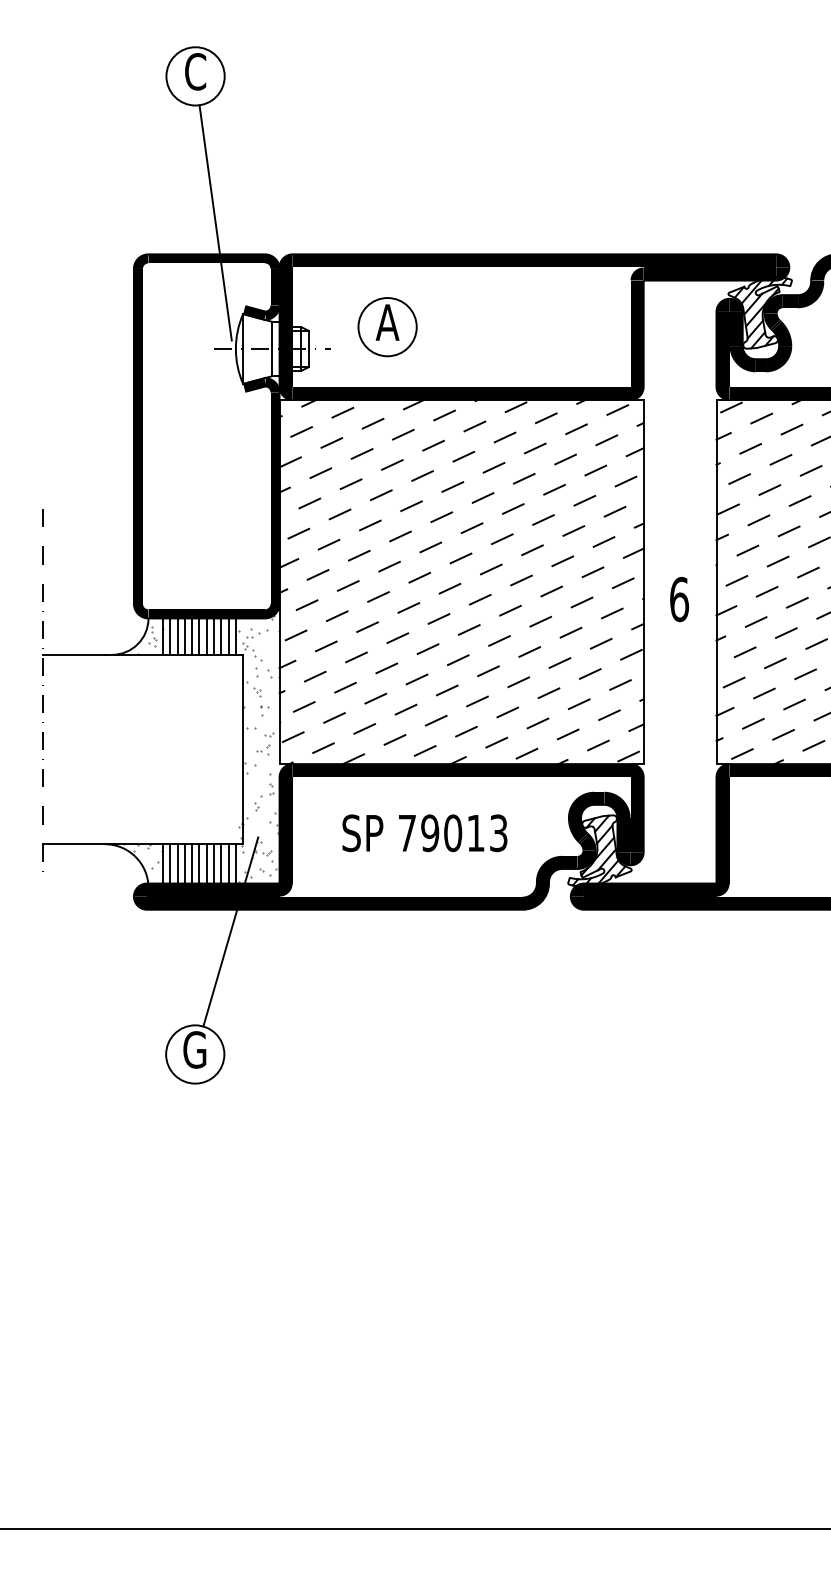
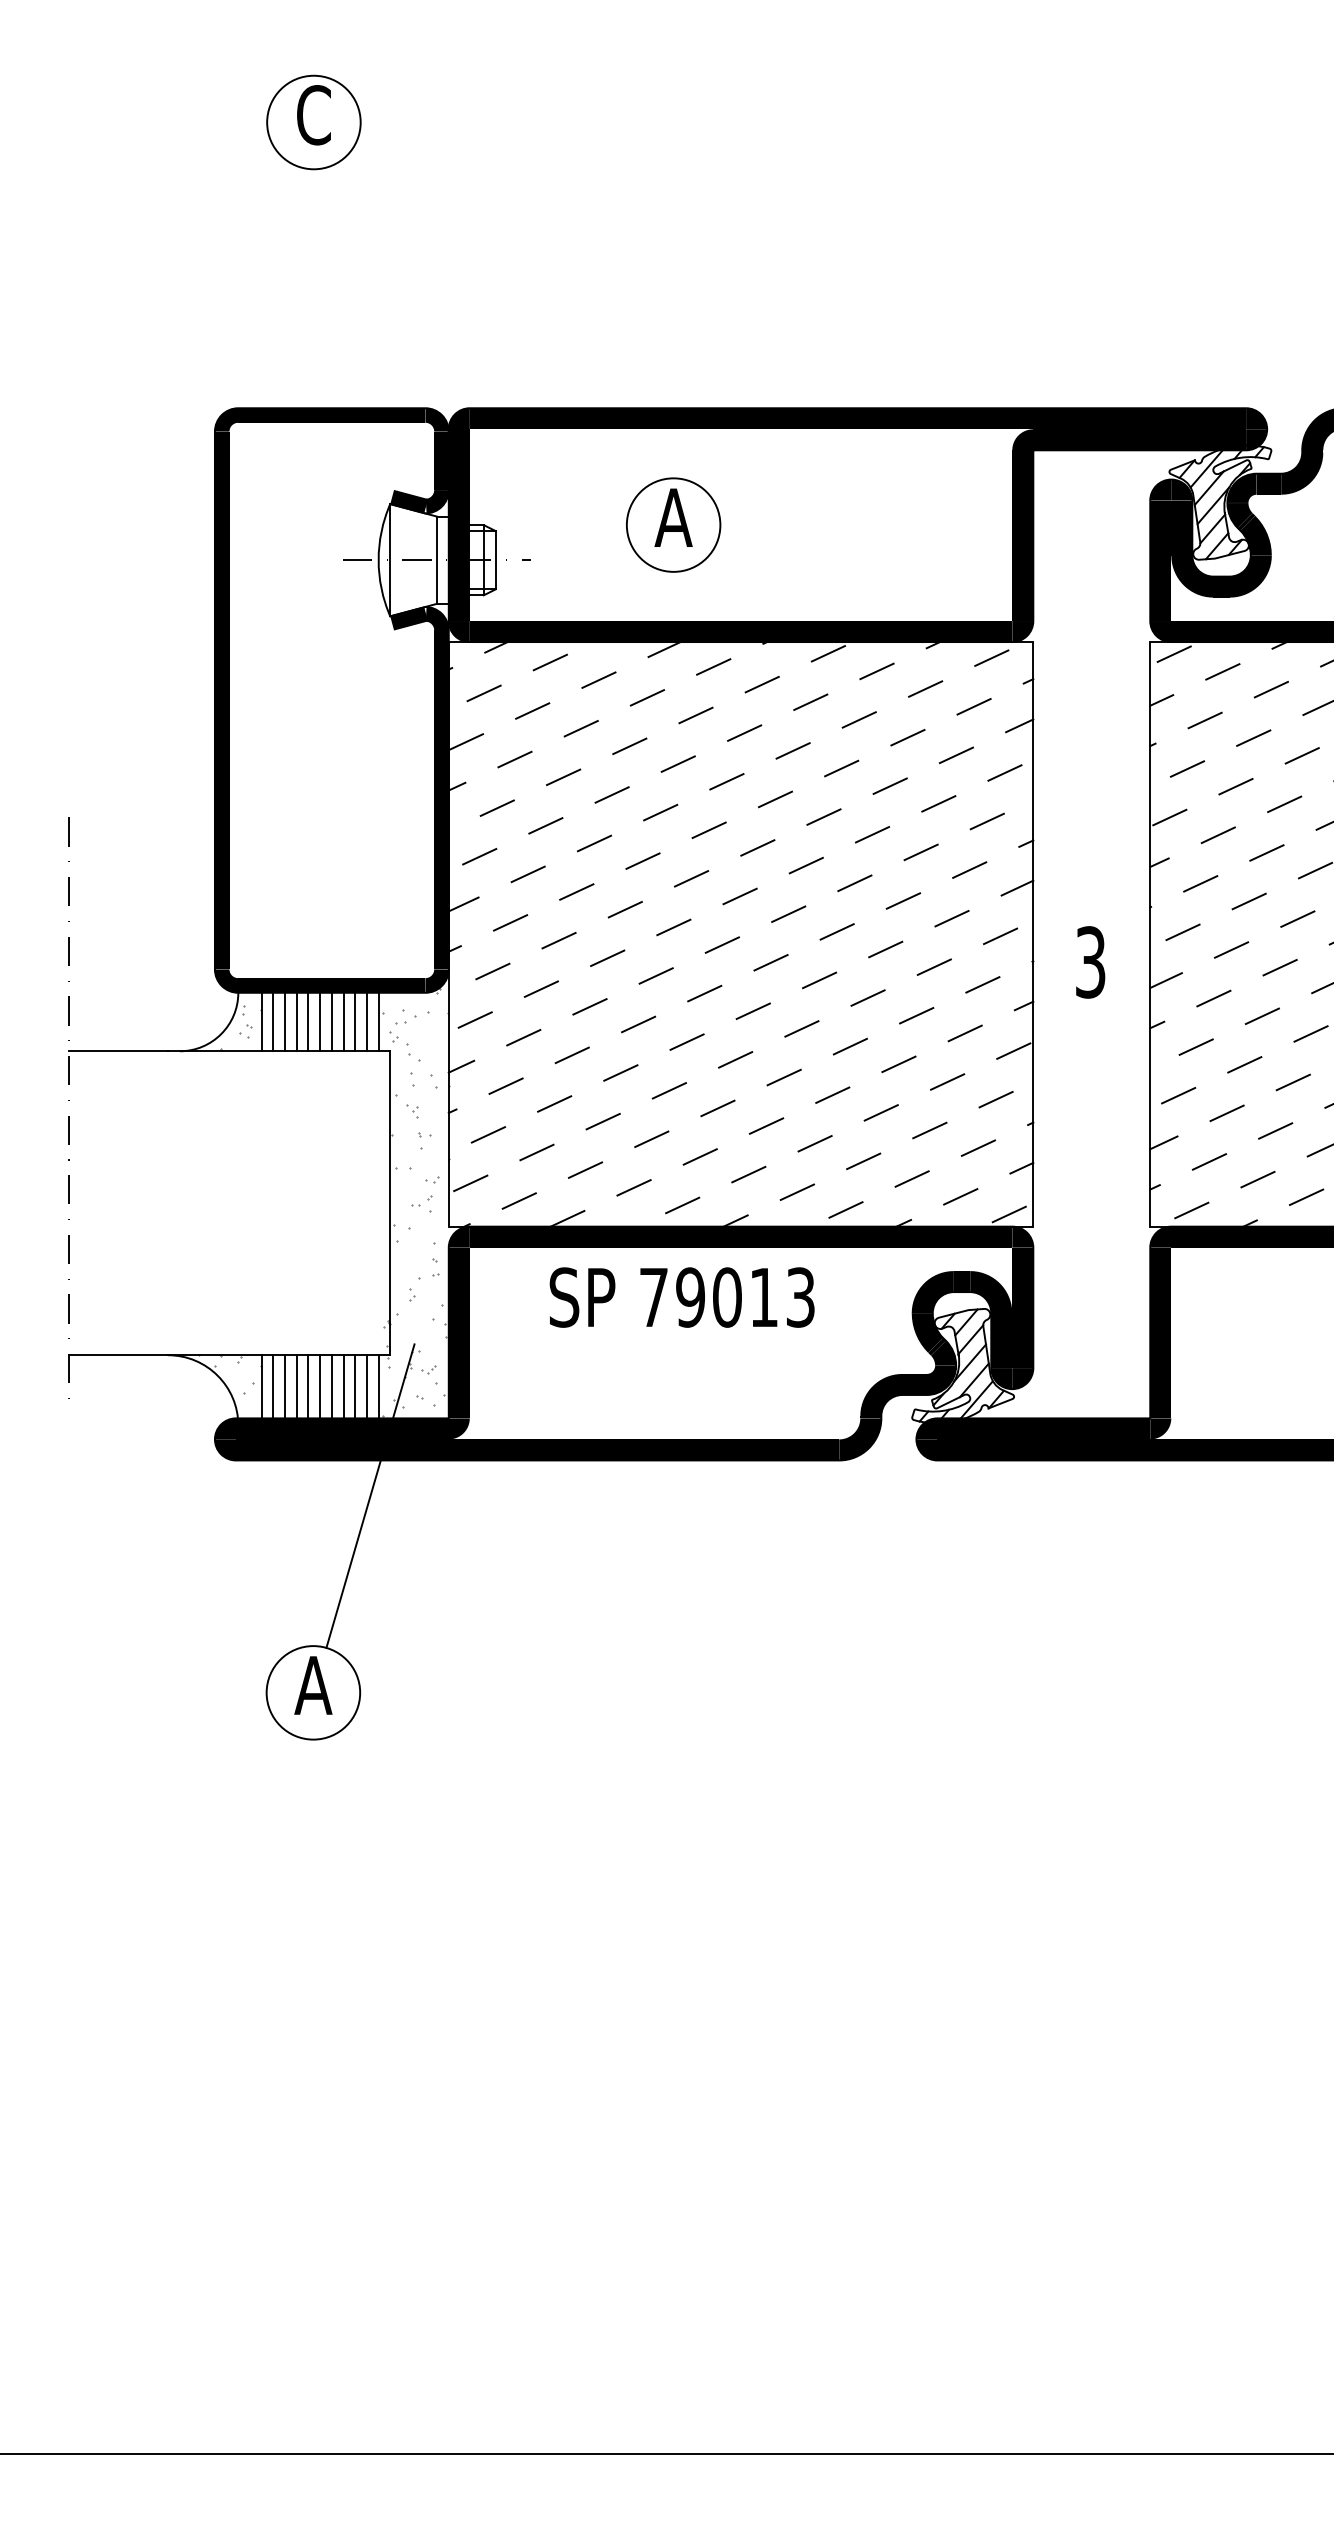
line: (215, 222) -> (345, 357), removed
part: (387, 327) -> (673, 525), moved
text: (679, 599) -> (1090, 962), 6 -> 3
text: (424, 833) -> (681, 1297), moved
text: (195, 1049) -> (313, 1684), G -> A

